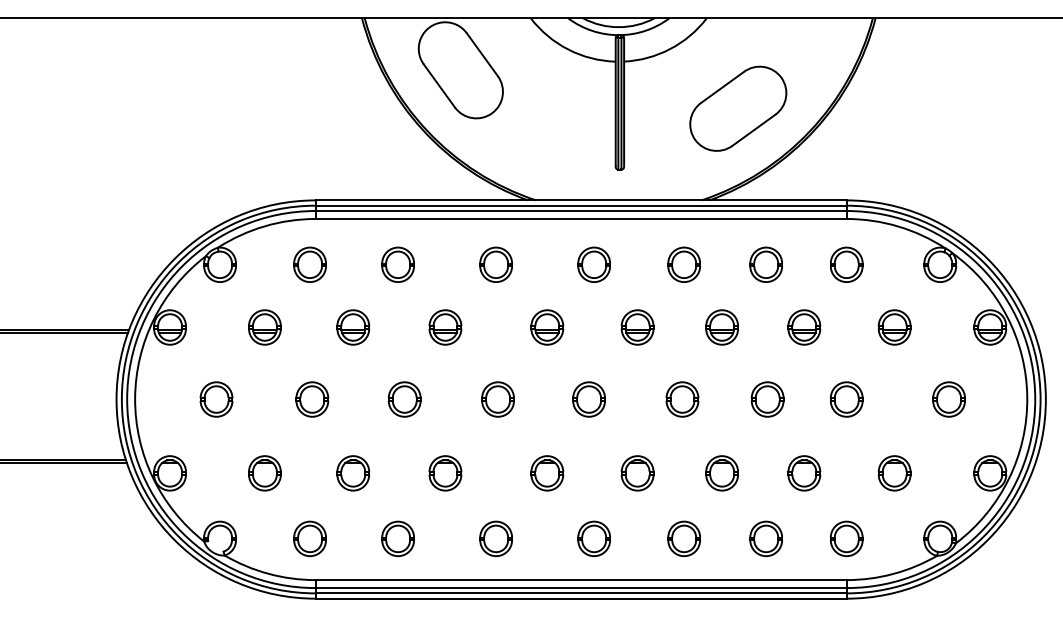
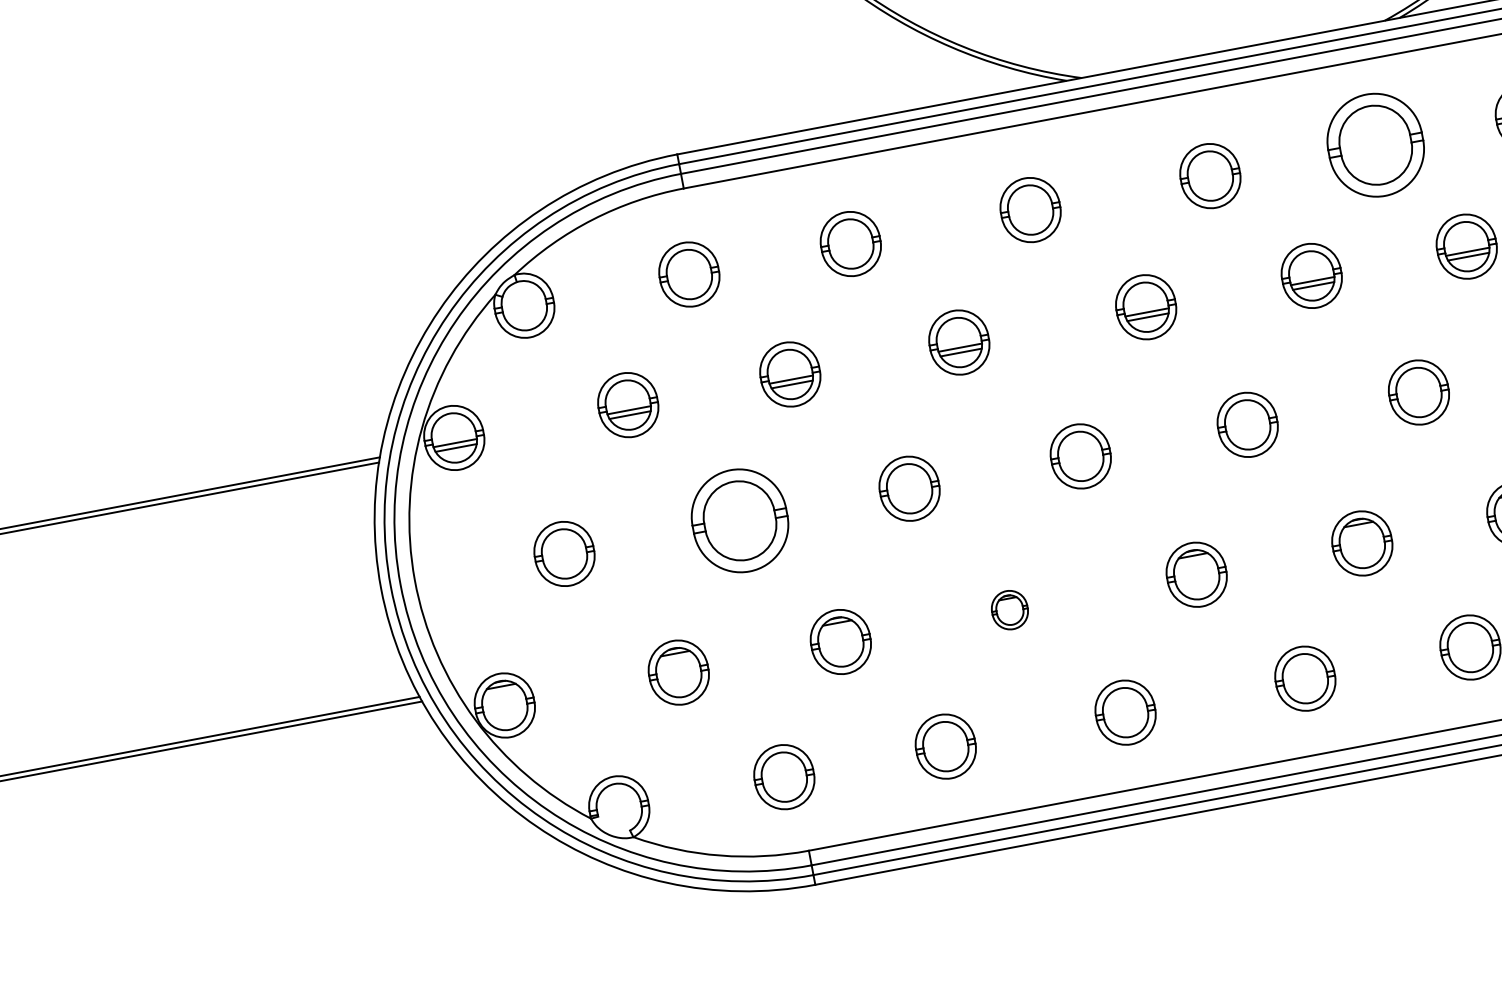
part: (683, 264) -> (1374, 144), size x1.6
part: (312, 399) -> (740, 520), size x1.6
part: (445, 473) -> (1010, 610), size x0.6

